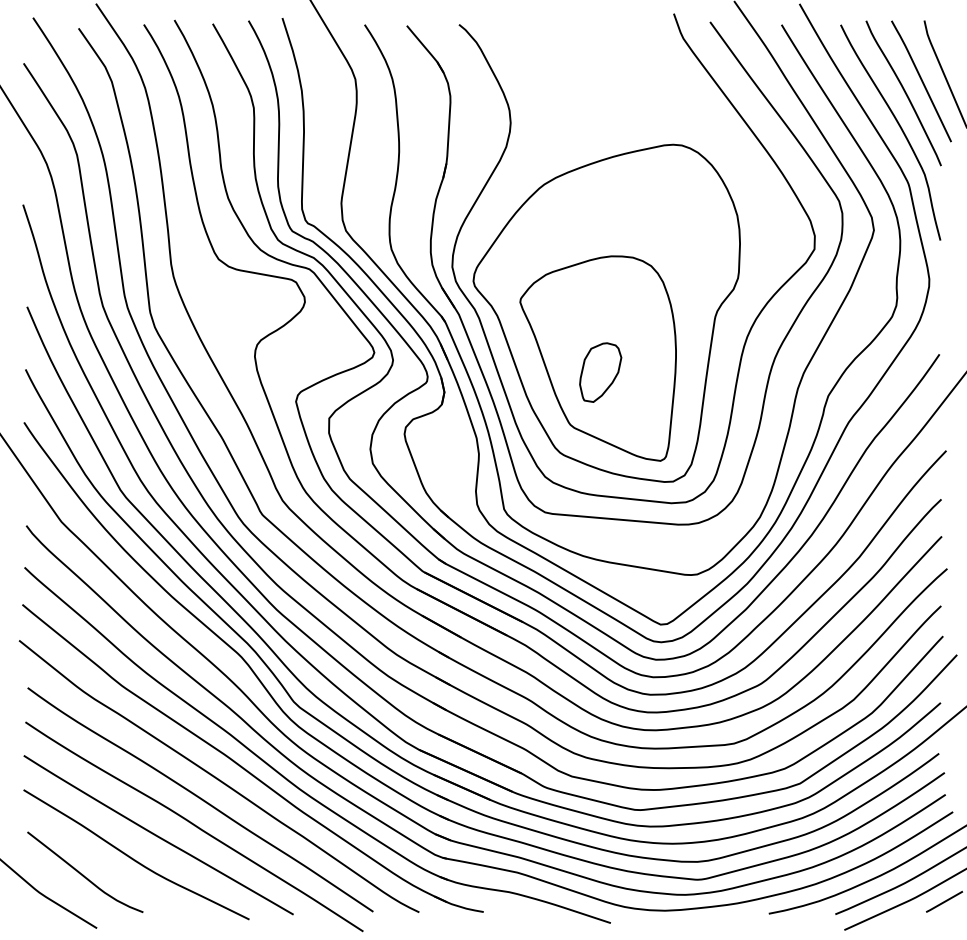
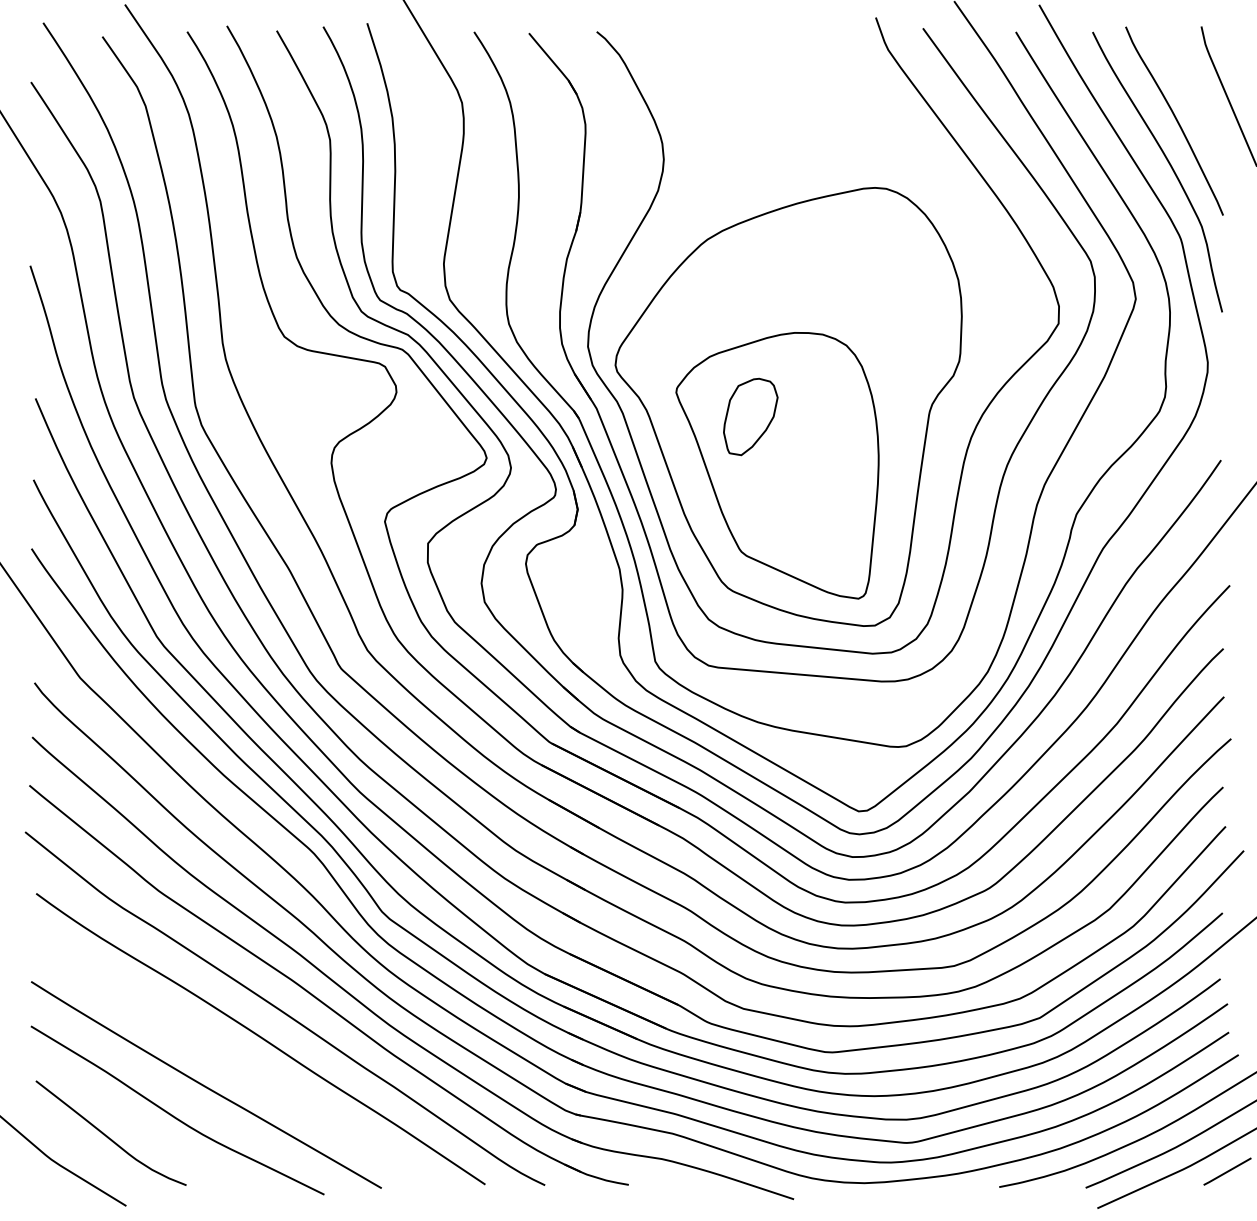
curve: (921, 81) -> (1197, 105), removed
part: (600, 372) -> (750, 416), moved
curve: (194, 825) -> (252, 1072), removed

